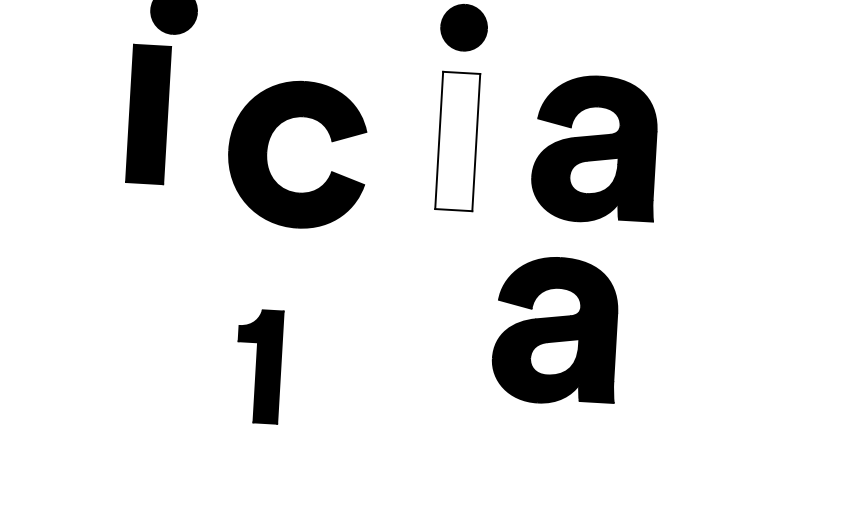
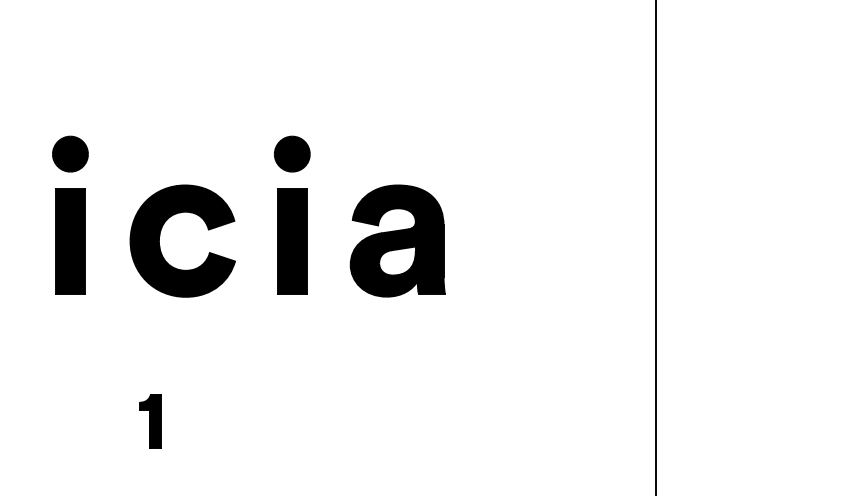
part: (148, 114) -> (70, 241), moved
fill: (457, 140) -> (292, 240), added
part: (268, 146) -> (160, 236), moved
part: (555, 329) -> (375, 380), removed
part: (258, 366) -> (150, 421), size x0.62

